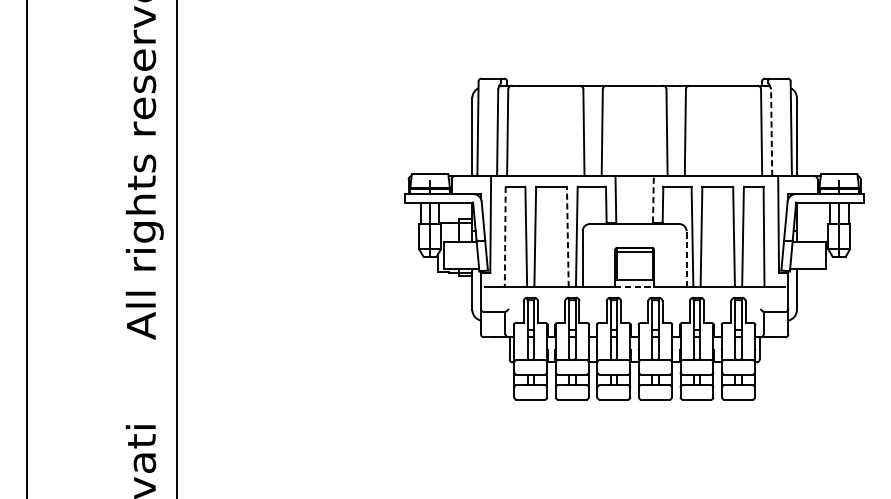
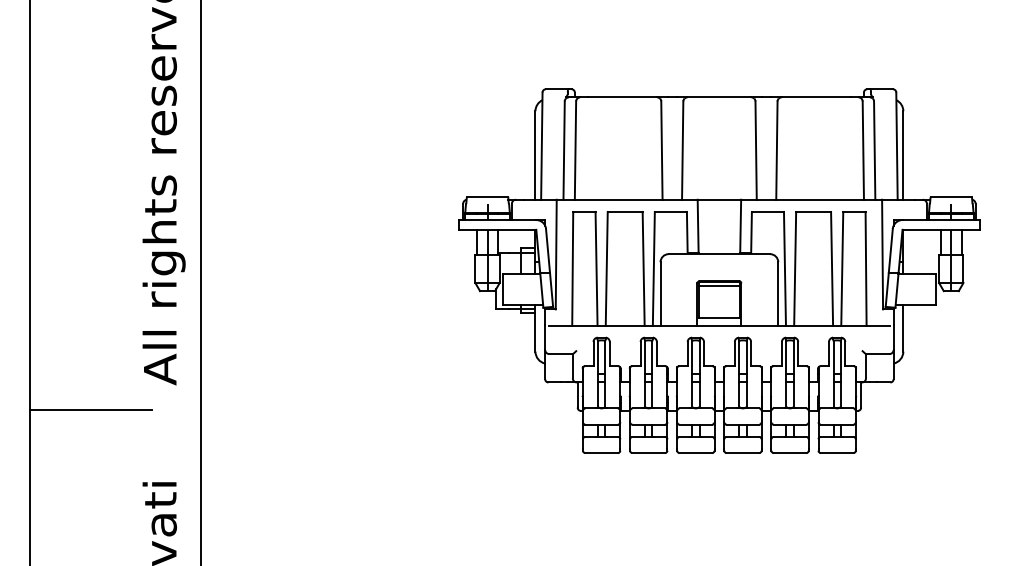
line: (771, 132) -> (874, 150), dashed -> solid
line: (653, 198) -> (740, 225), dashed -> solid
line: (505, 236) -> (572, 268), dashed -> solid
line: (567, 236) -> (643, 268), dashed -> solid
line: (686, 258) -> (778, 293), dashed -> solid
line: (634, 286) -> (719, 325), dashed -> solid
line: (80, 361) -> (91, 409), added

